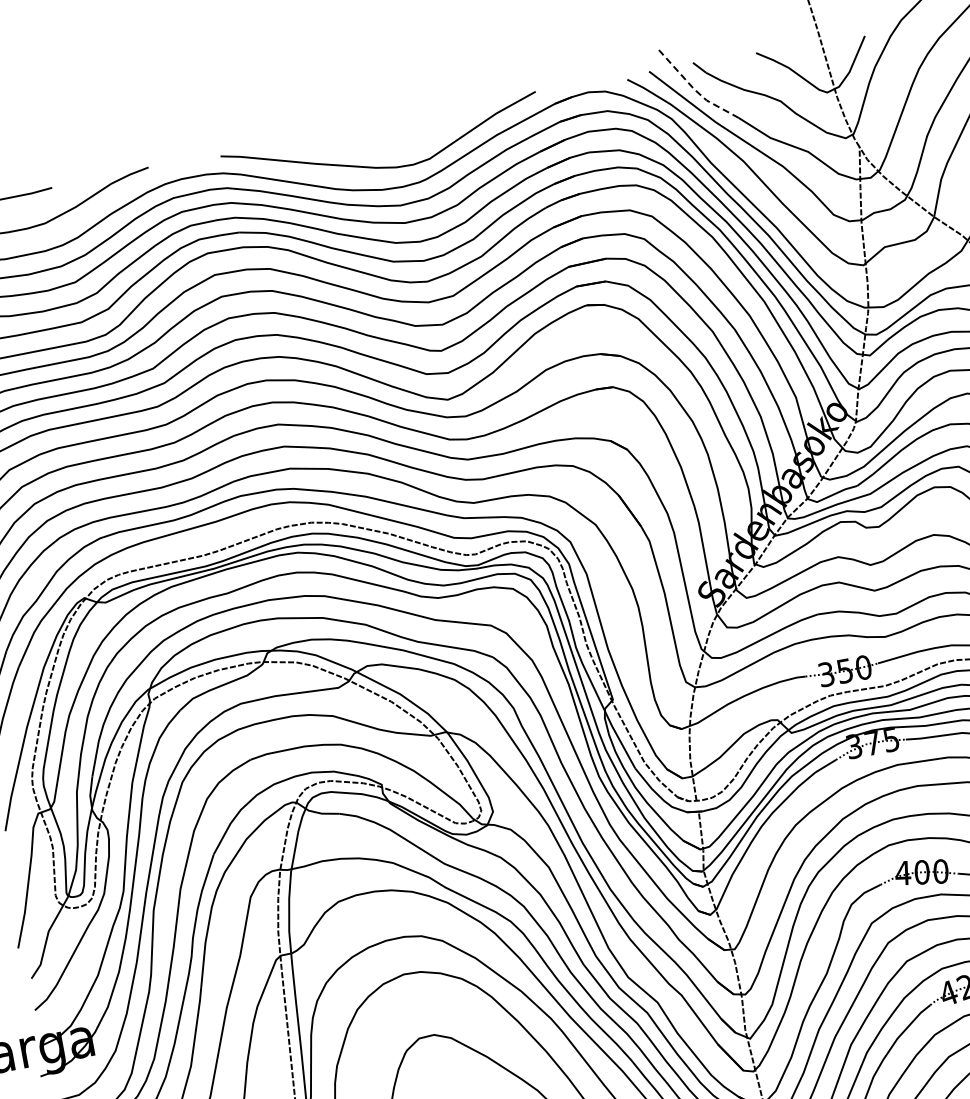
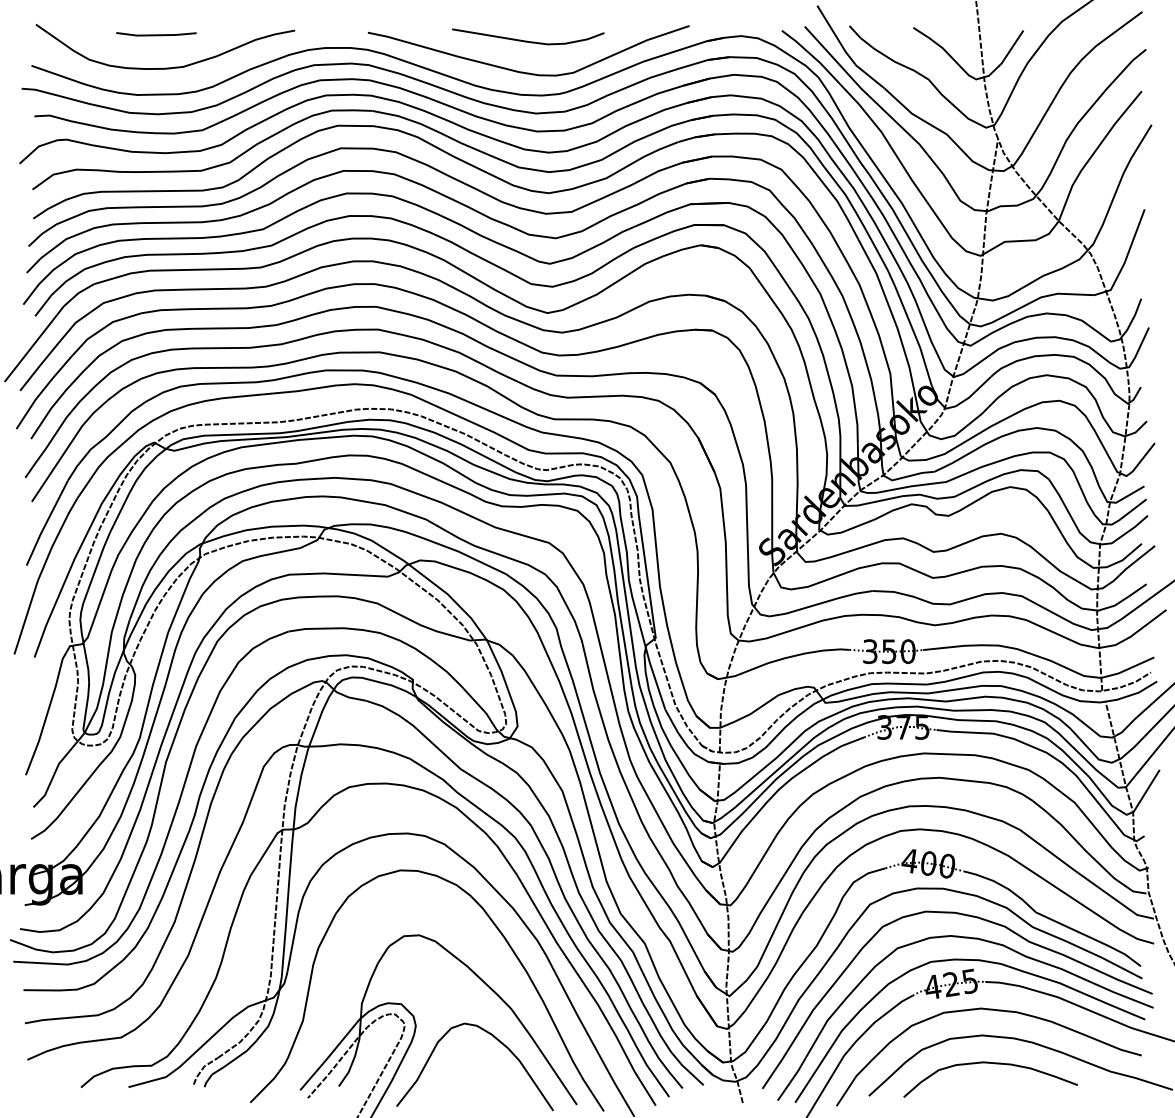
line: (693, 88) -> (845, 51), dashed -> solid
curve: (378, 135) -> (527, 40), added

